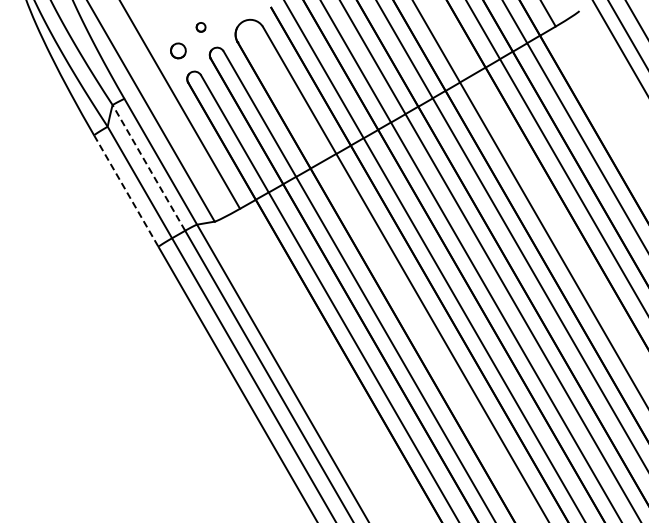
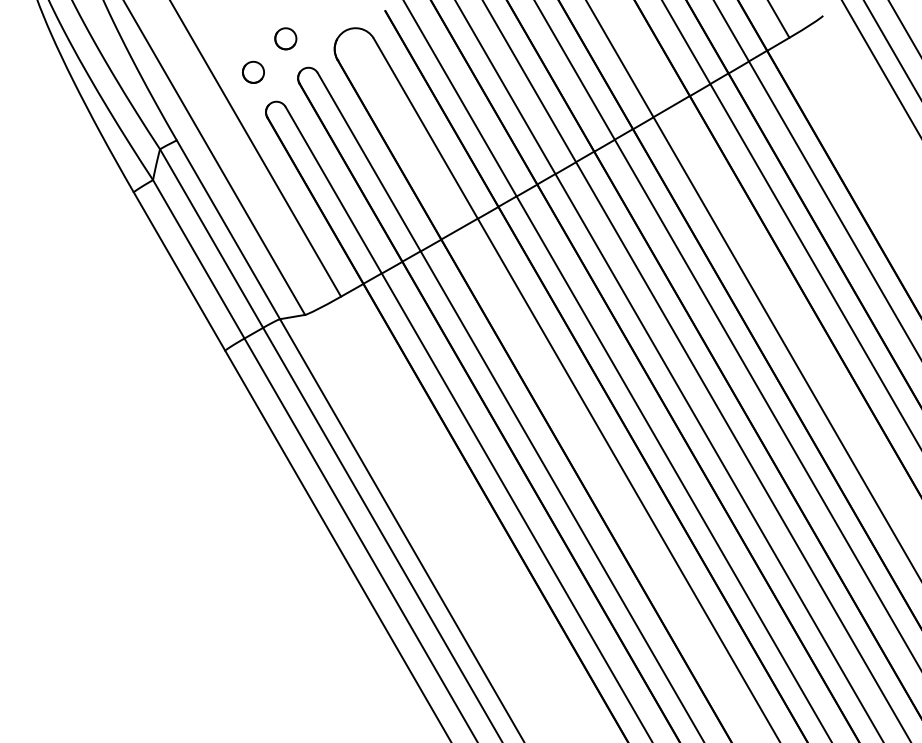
part: (200, 27) -> (284, 39), size x1.67
line: (148, 167) -> (211, 237), dashed -> solid
line: (126, 191) -> (179, 272), dashed -> solid

